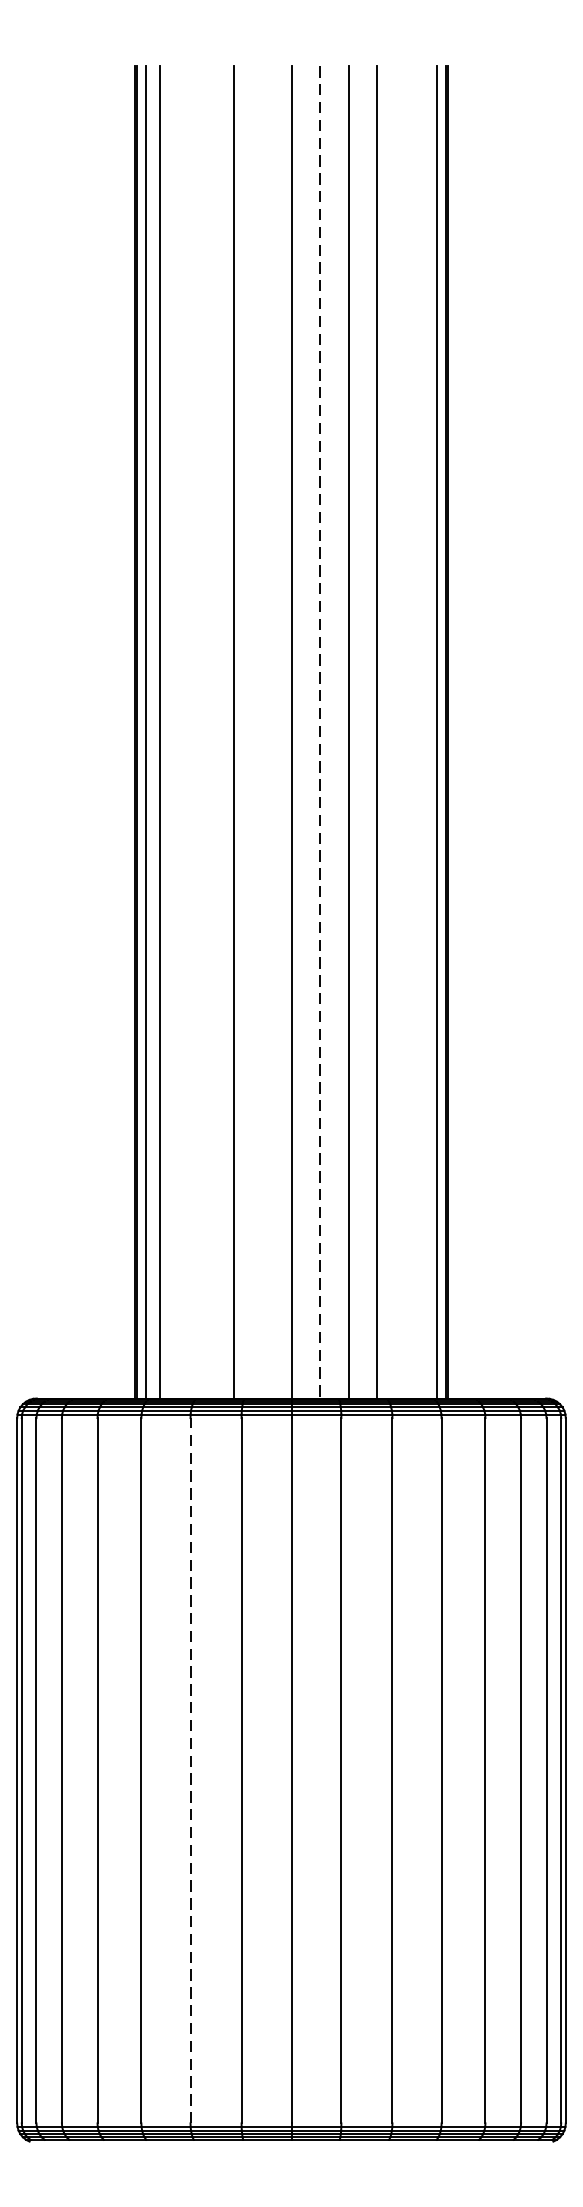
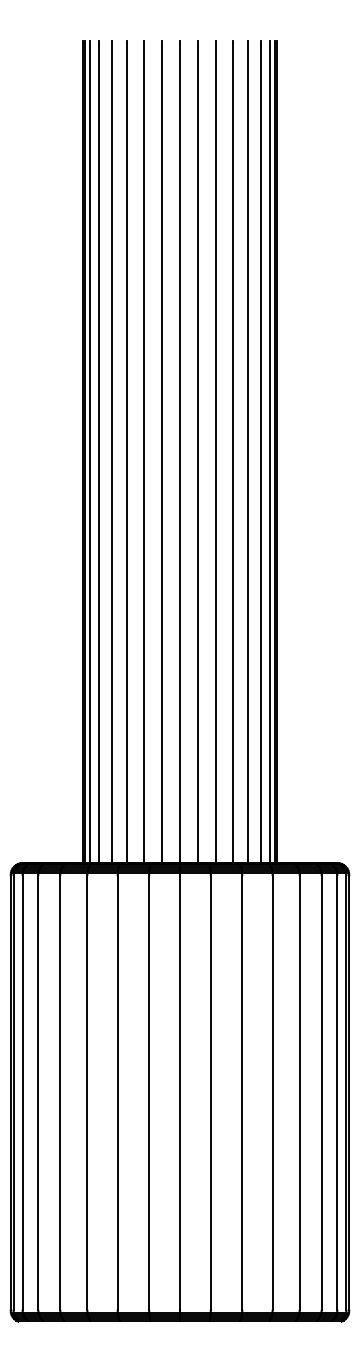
line: (180, 731) -> (111, 451), added
line: (206, 731) -> (127, 451), added
line: (263, 731) -> (162, 451), added
line: (402, 731) -> (248, 451), added
line: (421, 731) -> (260, 451), added
line: (319, 733) -> (197, 452), dashed -> solid
line: (190, 1770) -> (117, 1092), dashed -> solid

